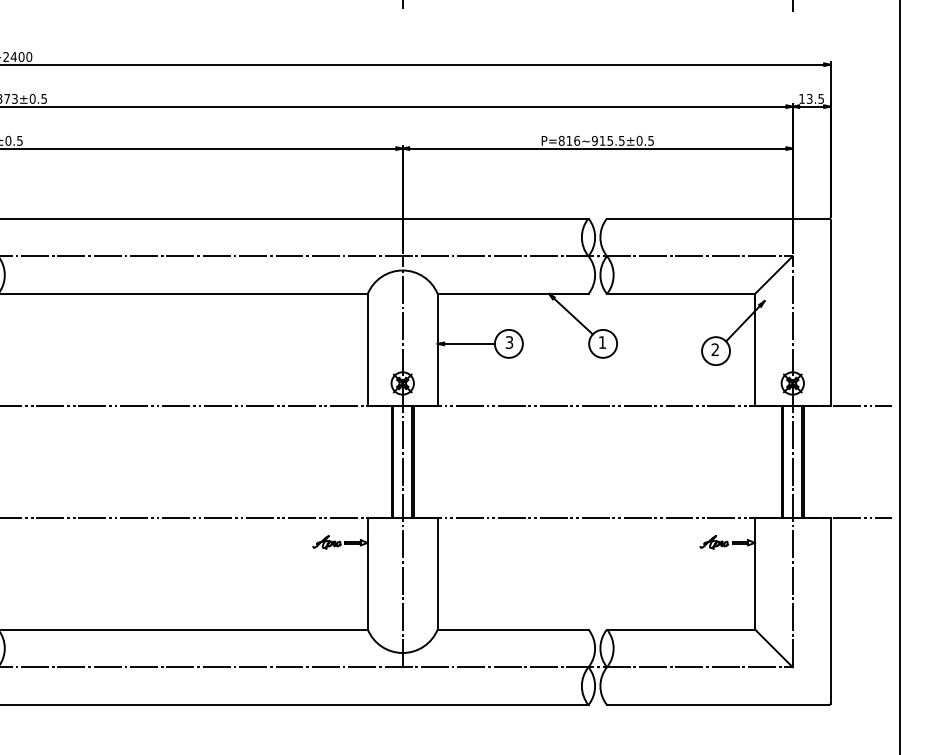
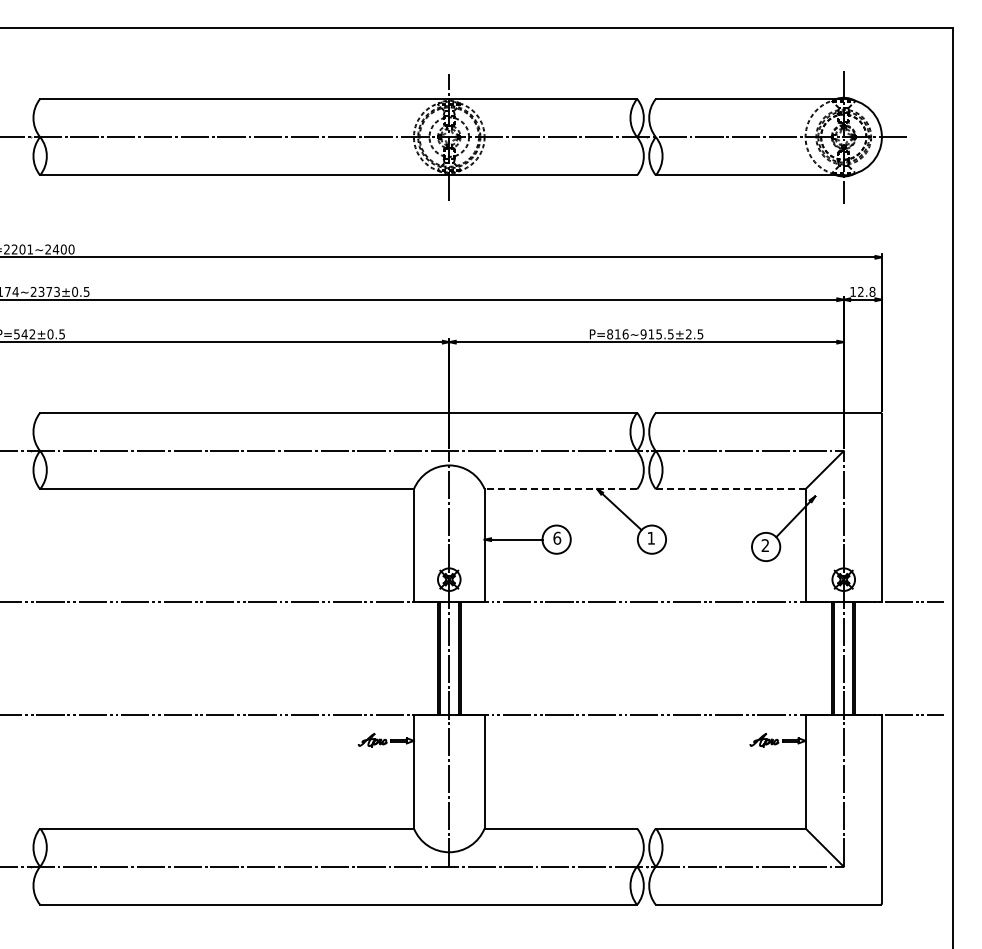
text: (815, 98) -> (866, 291), 13.5 -> 12.8
text: (639, 141) -> (688, 334), P=816~915.5±0.5 -> P=816~915.5±2.5
line: (512, 294) -> (560, 489), solid -> dashed
line: (680, 294) -> (730, 489), solid -> dashed
text: (509, 341) -> (557, 537), 3 -> 6

